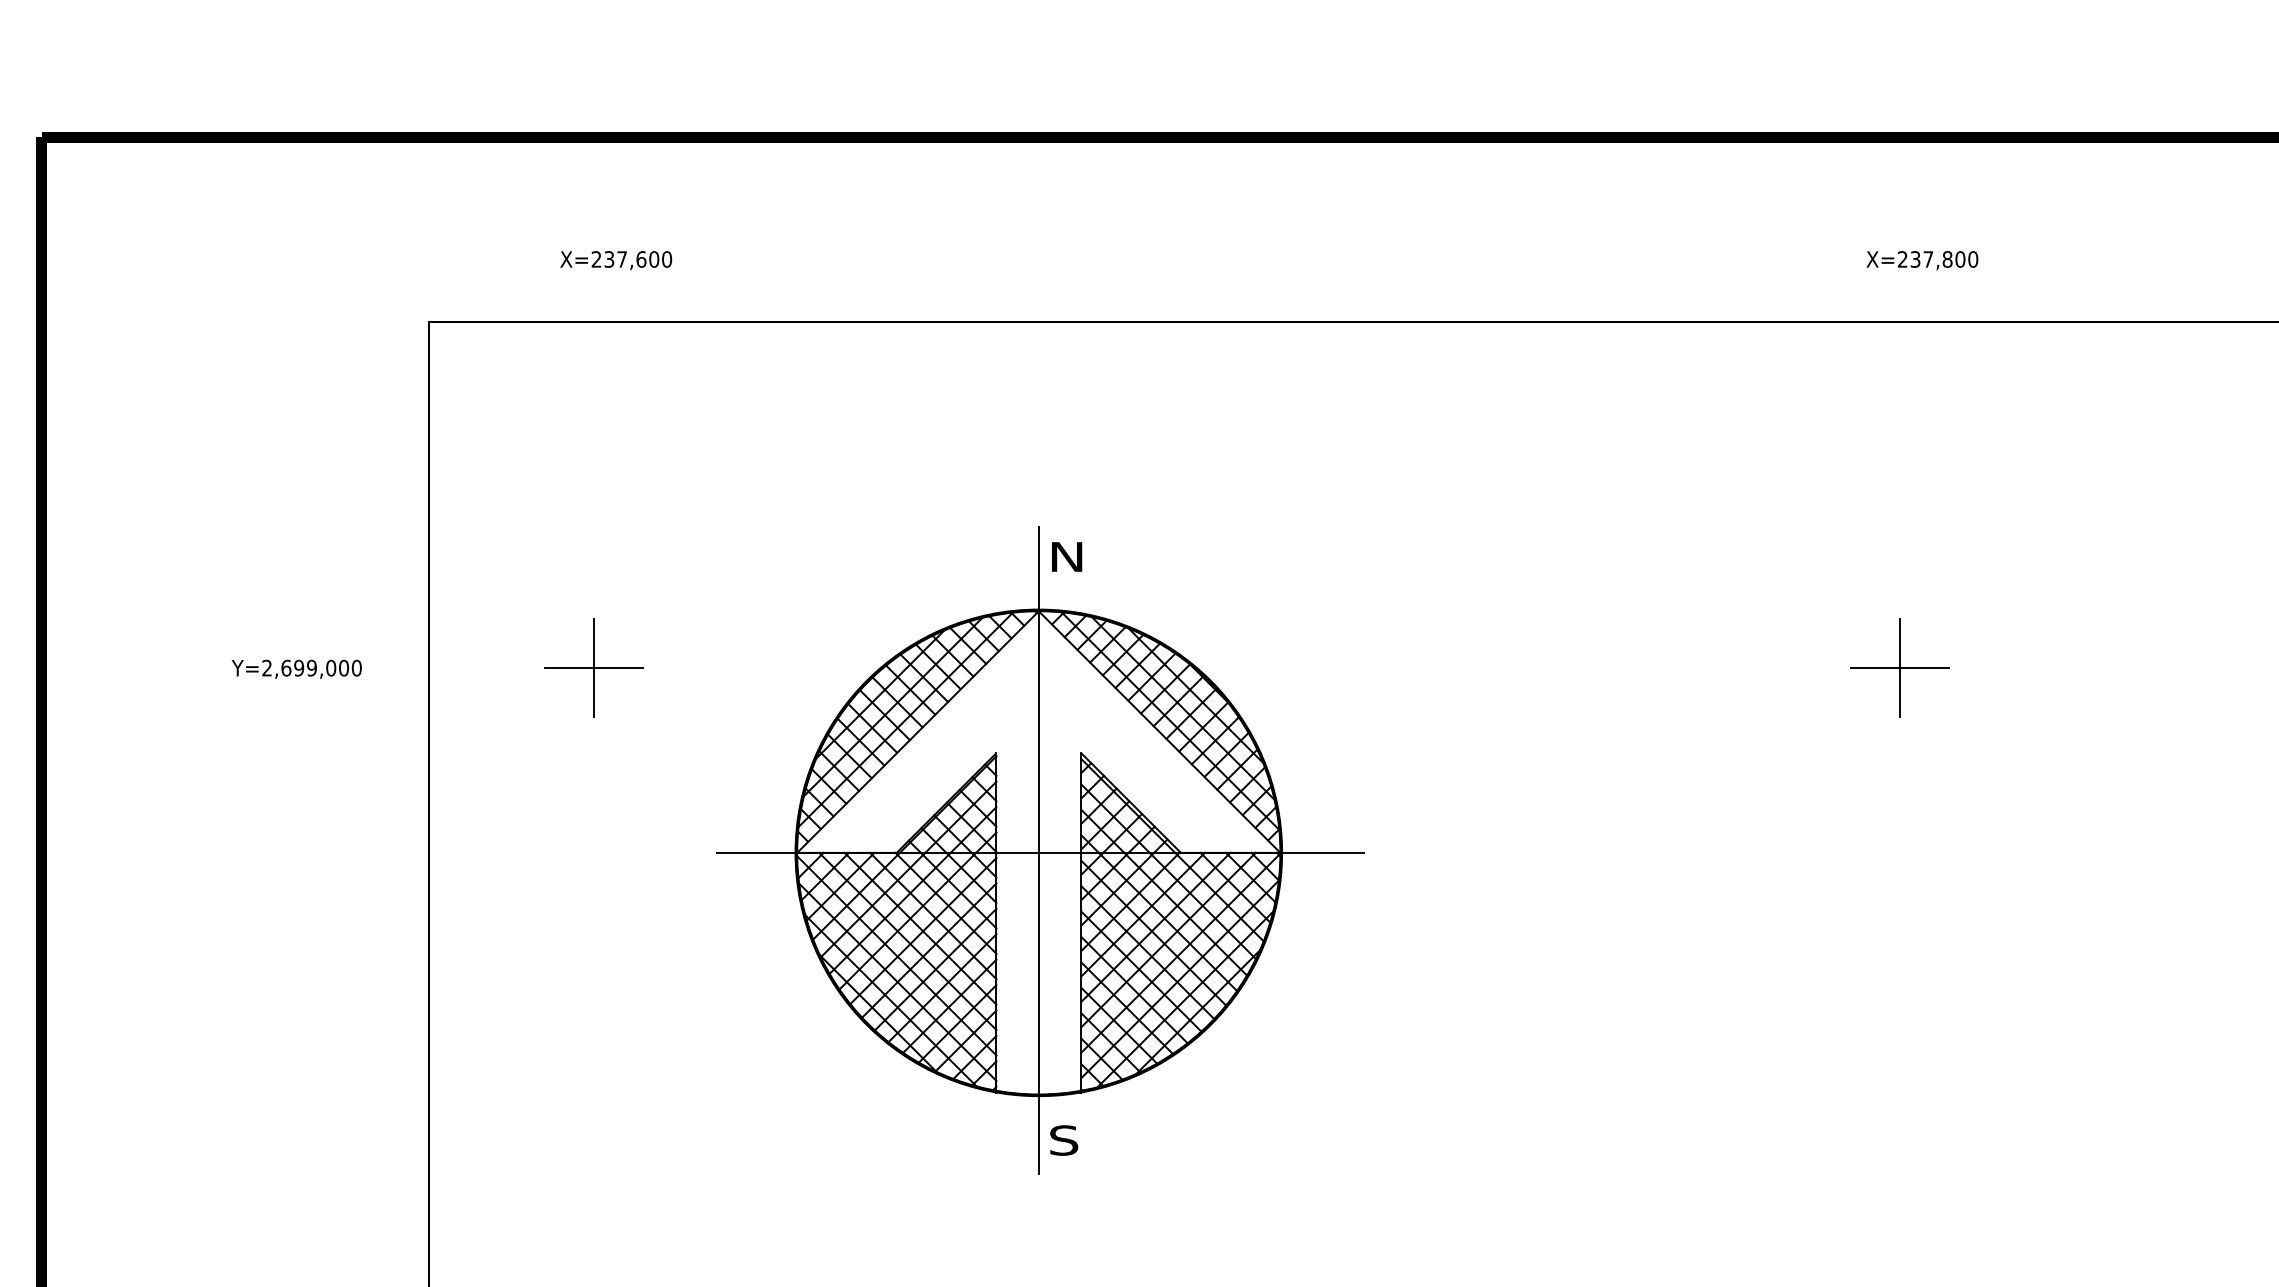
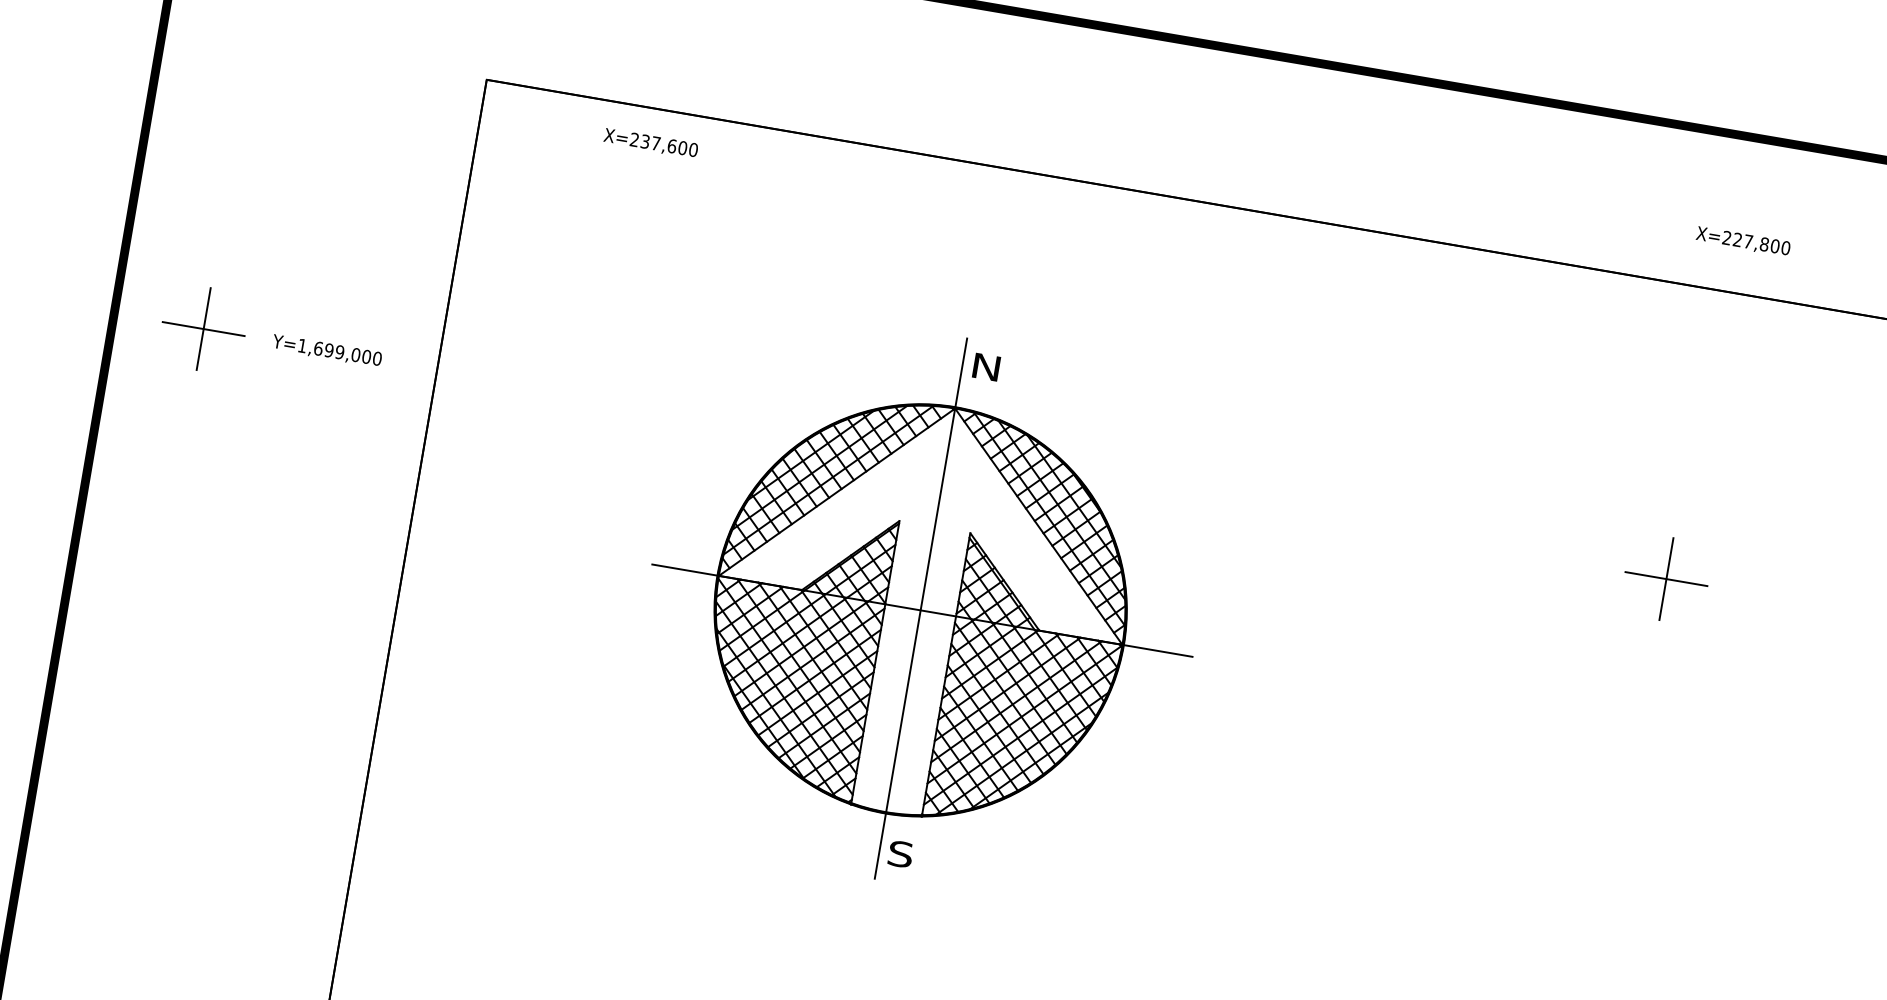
text: (1915, 259) -> (1737, 239), X=237,800 -> X=227,800
text: (616, 260) -> (651, 143), moved
text: (266, 667) -> (302, 345), Y=2,699,000 -> Y=1,699,000
part: (593, 667) -> (203, 328), moved

